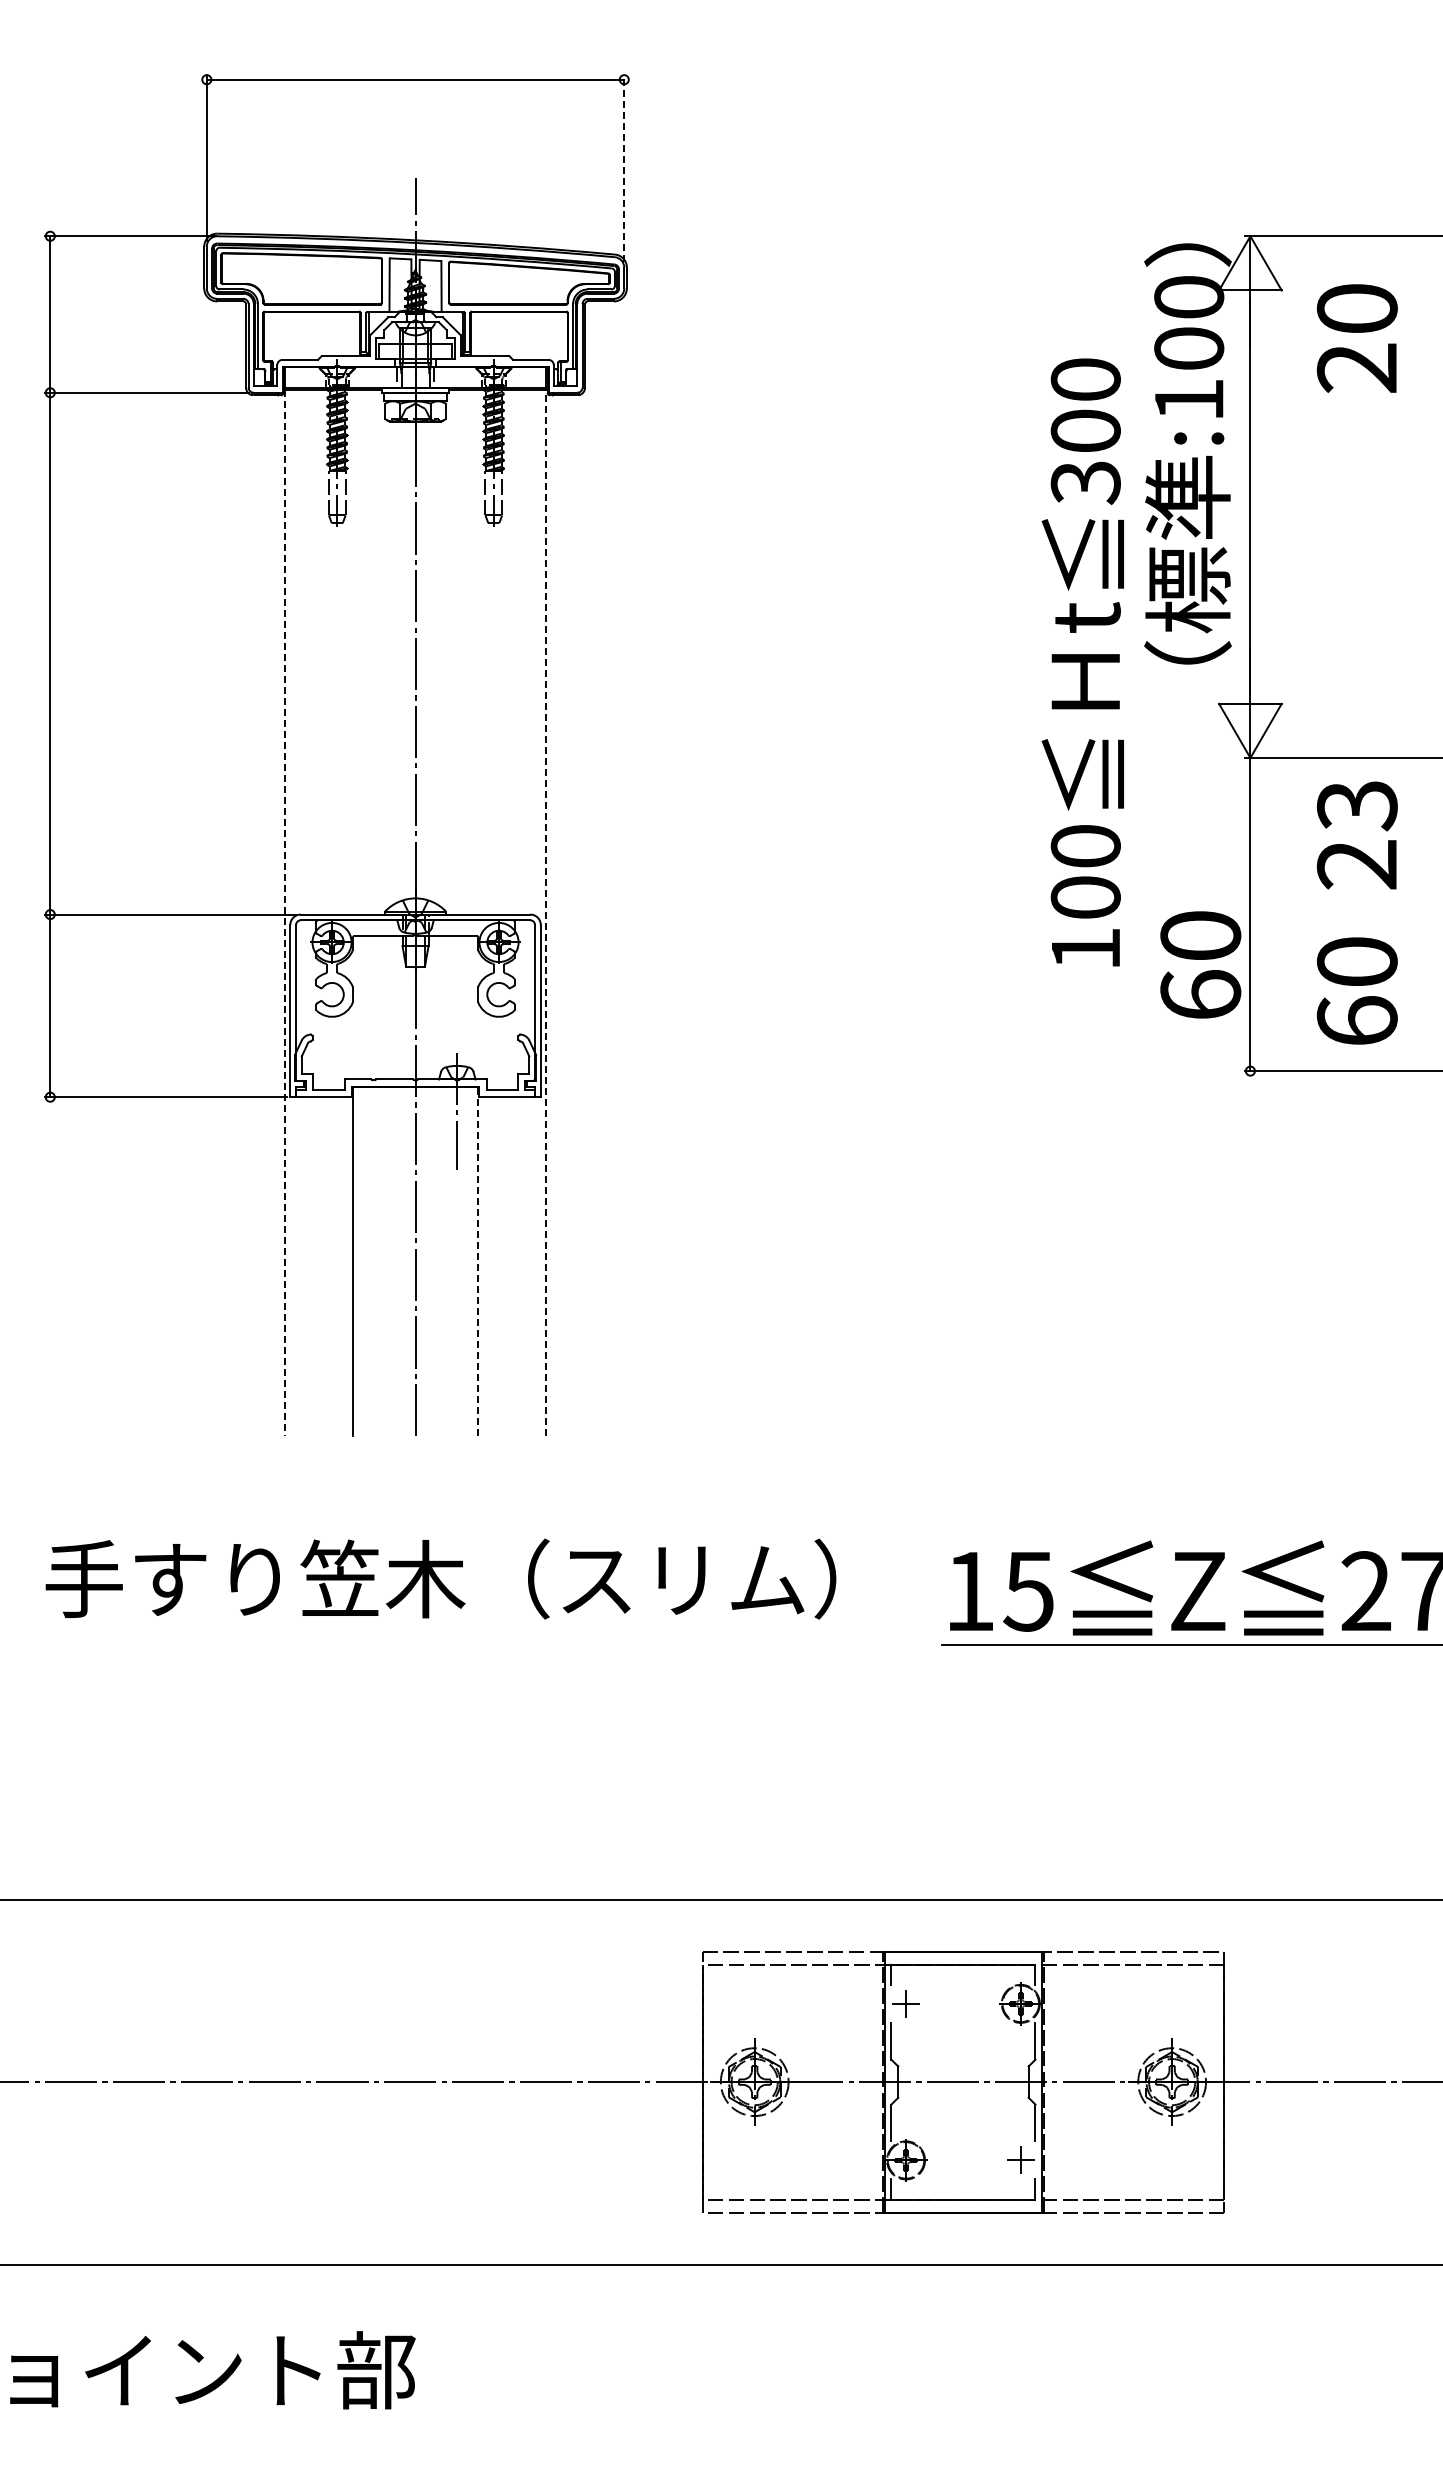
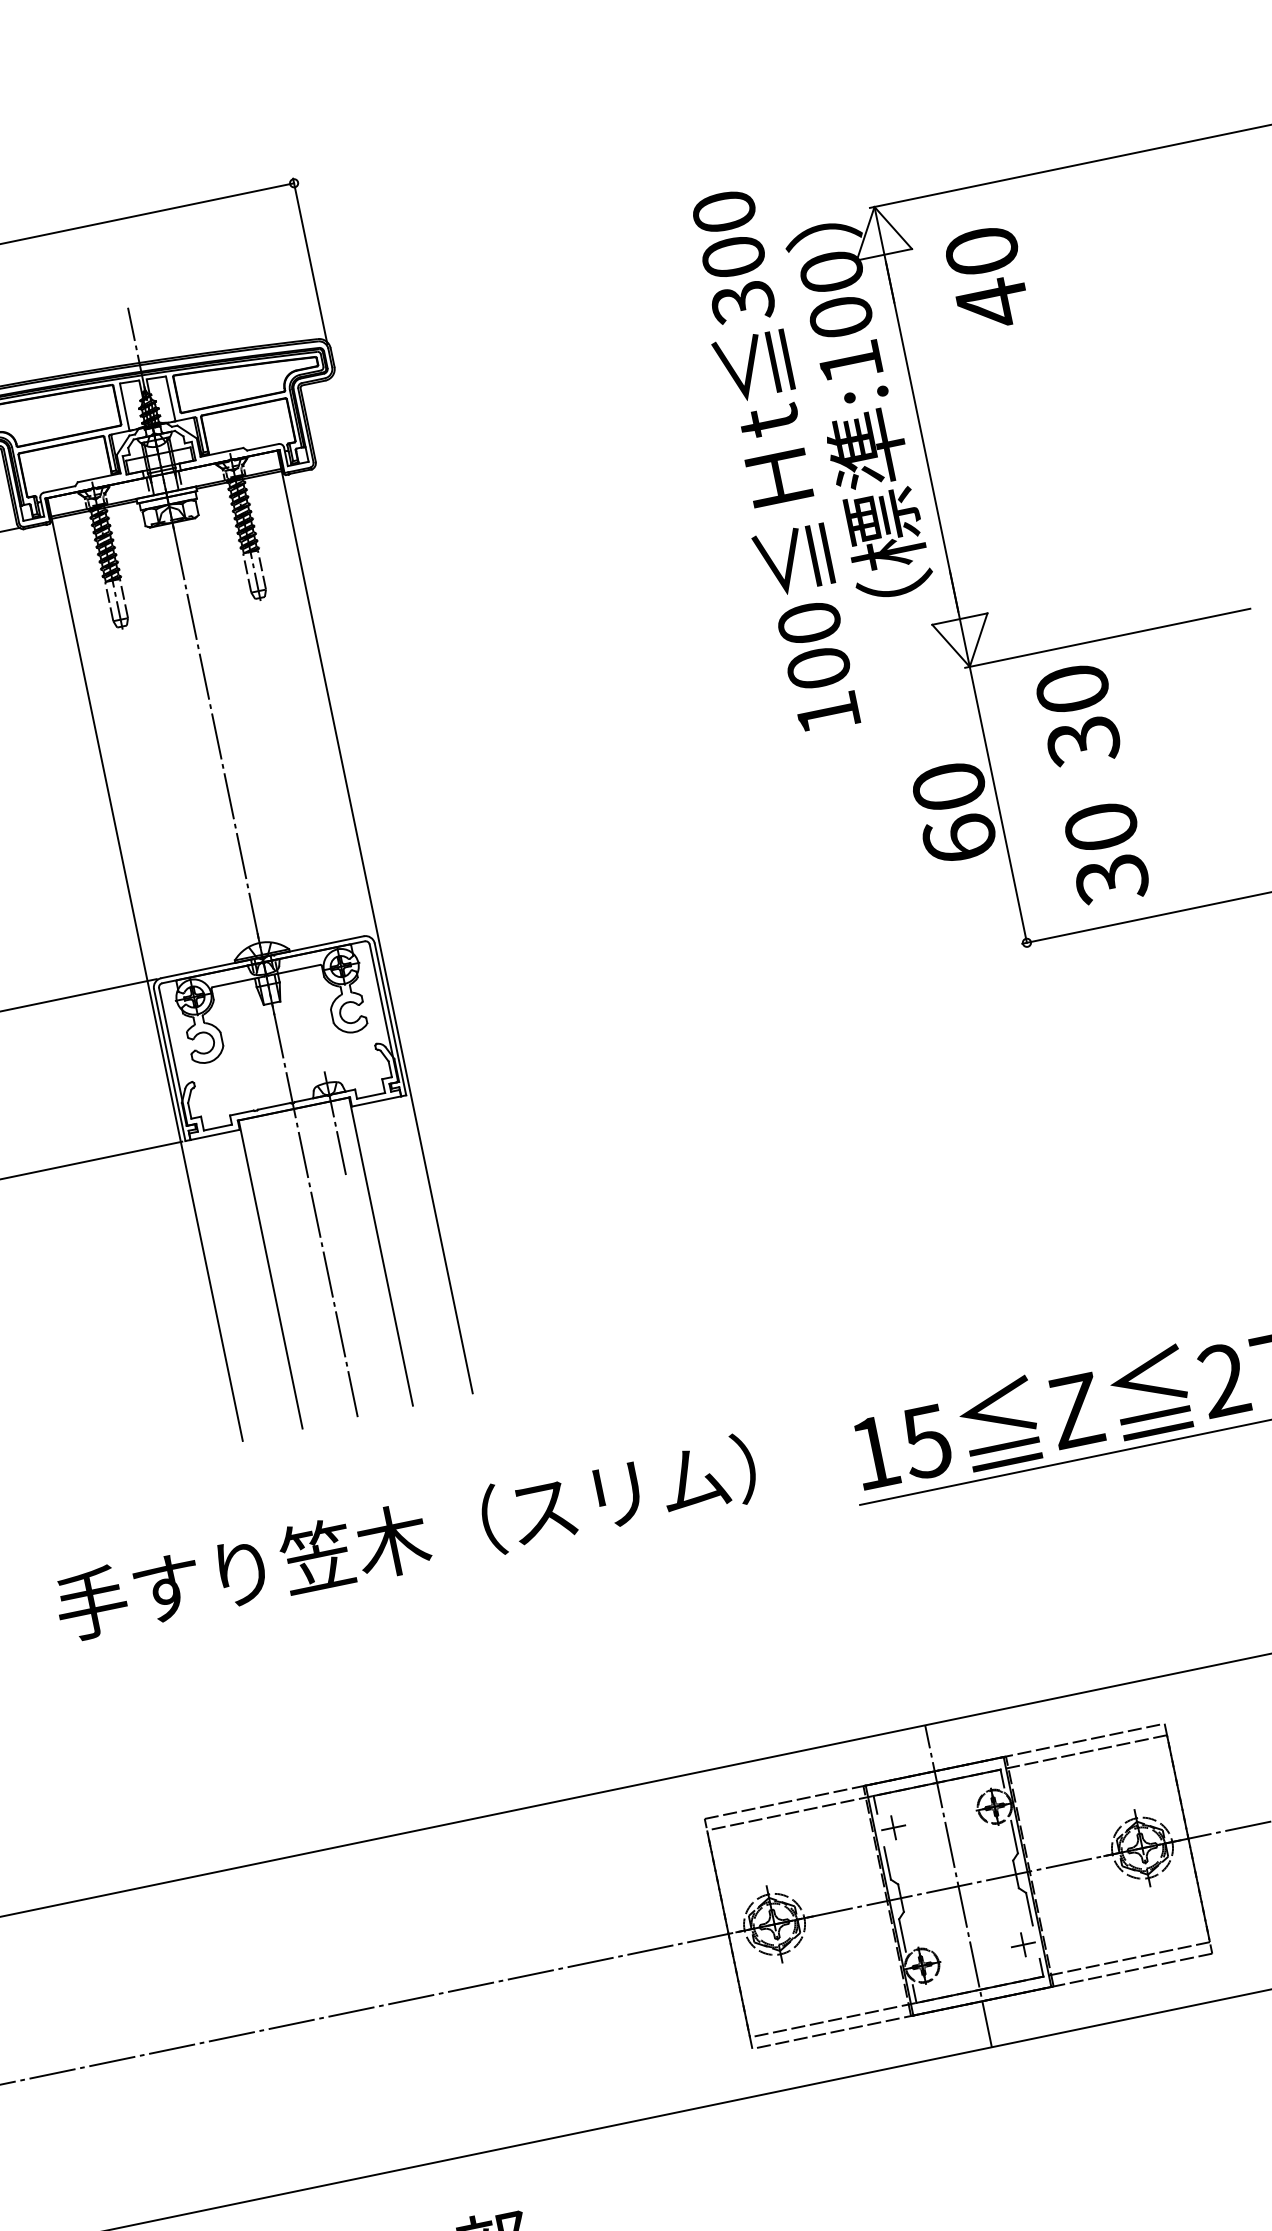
line: (624, 168) -> (310, 261), dashed -> solid
text: (1356, 368) -> (992, 304), 20 -> 40
text: (1082, 662) -> (772, 461), moved
text: (1357, 835) -> (1078, 715), 23 -> 30
line: (546, 912) -> (377, 931), dashed -> solid
line: (285, 913) -> (147, 980), dashed -> solid
text: (1200, 964) -> (953, 812), moved
text: (1356, 1021) -> (1111, 879), 60 -> 30
line: (478, 1261) -> (381, 1251), dashed -> solid
line: (963, 2081) -> (958, 1885), added

